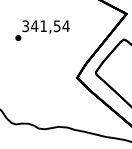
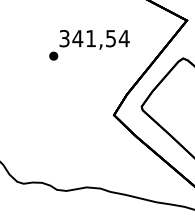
text: (42, 30) -> (89, 44), moved

